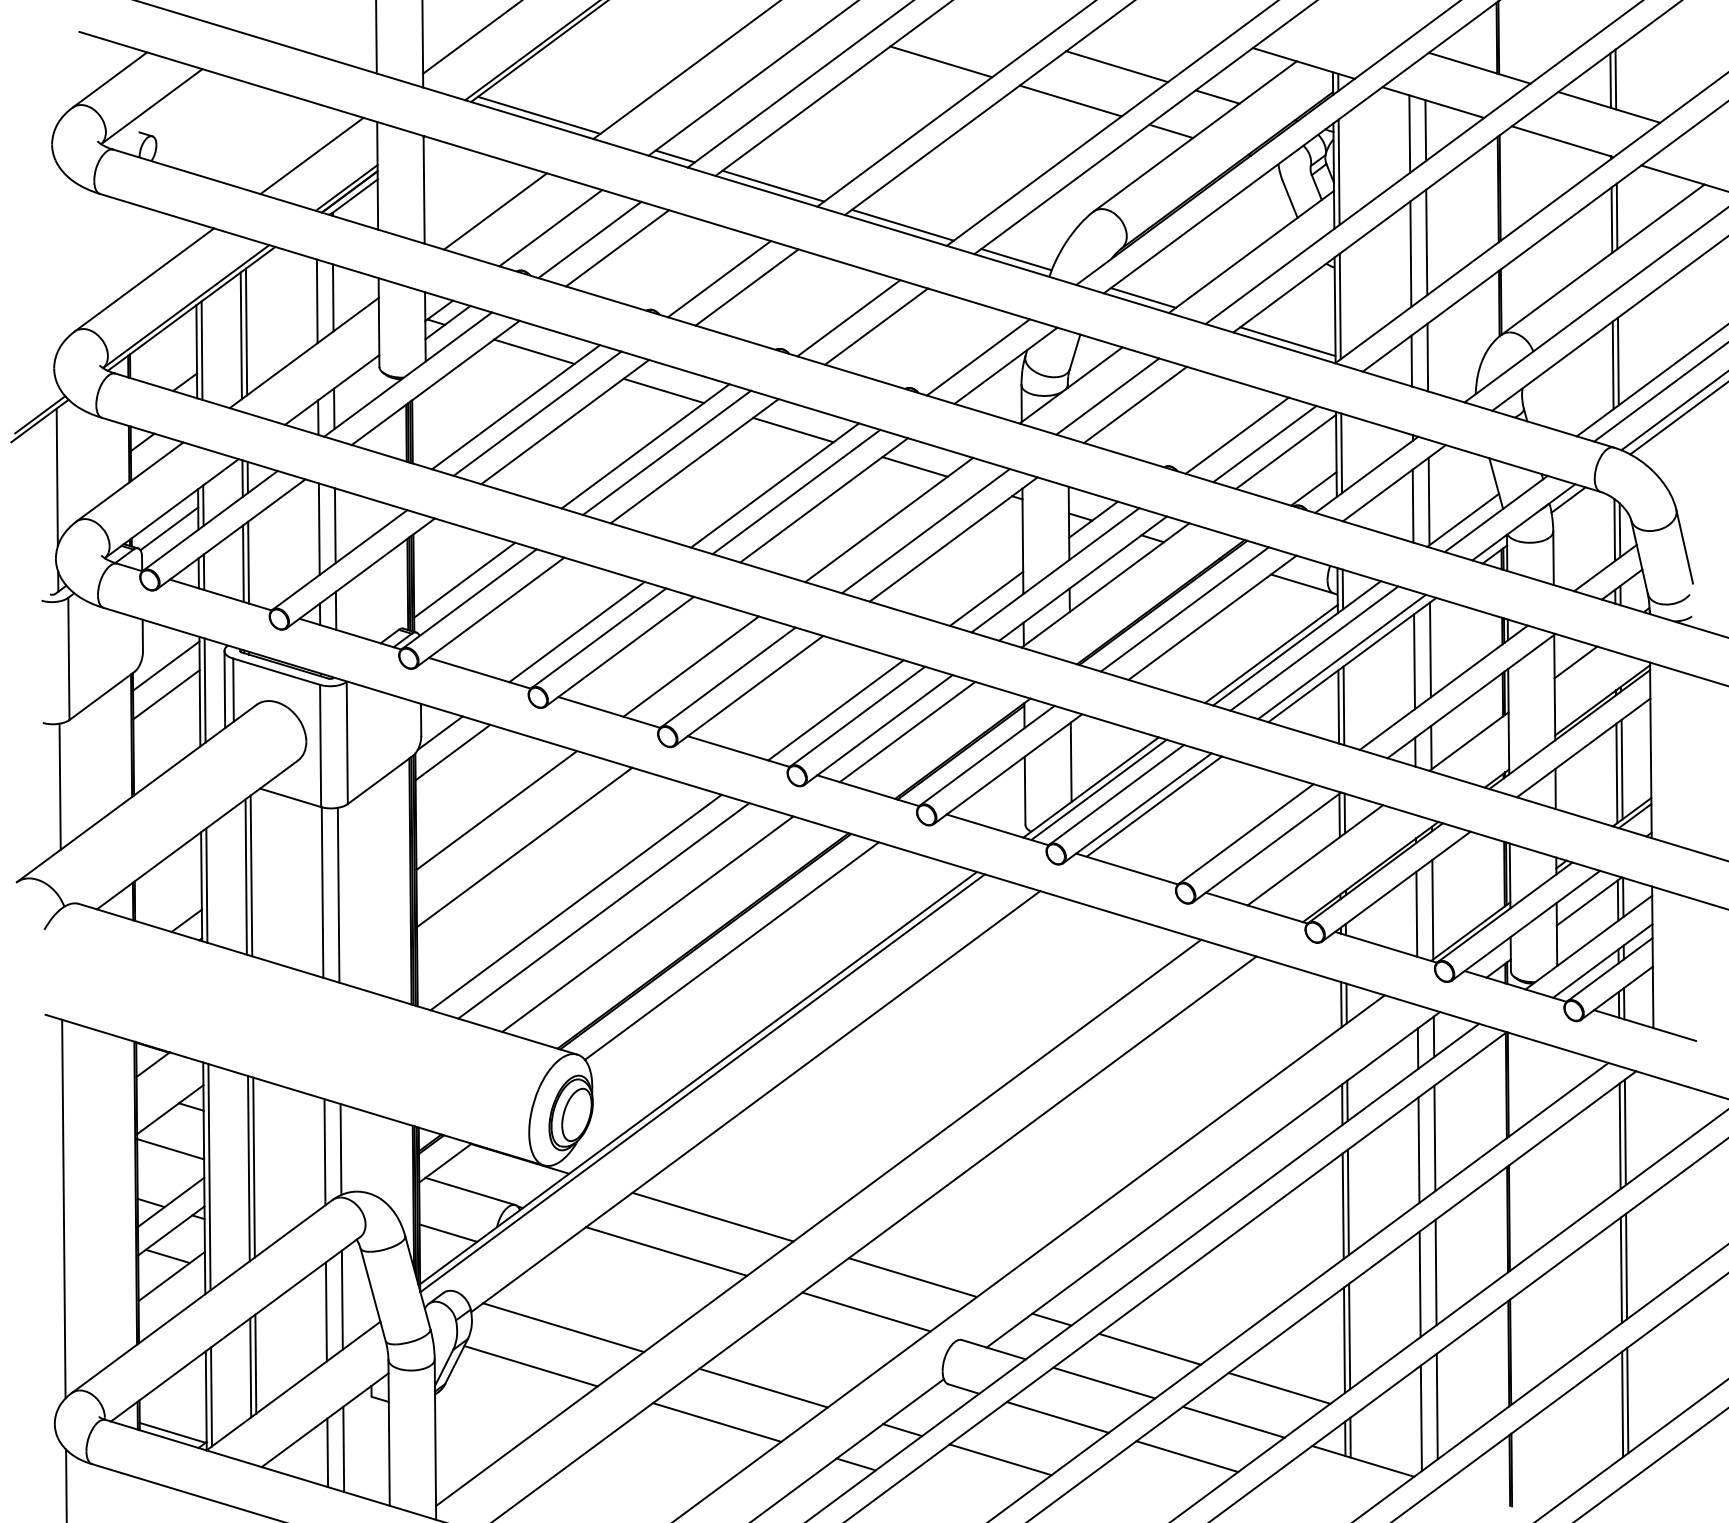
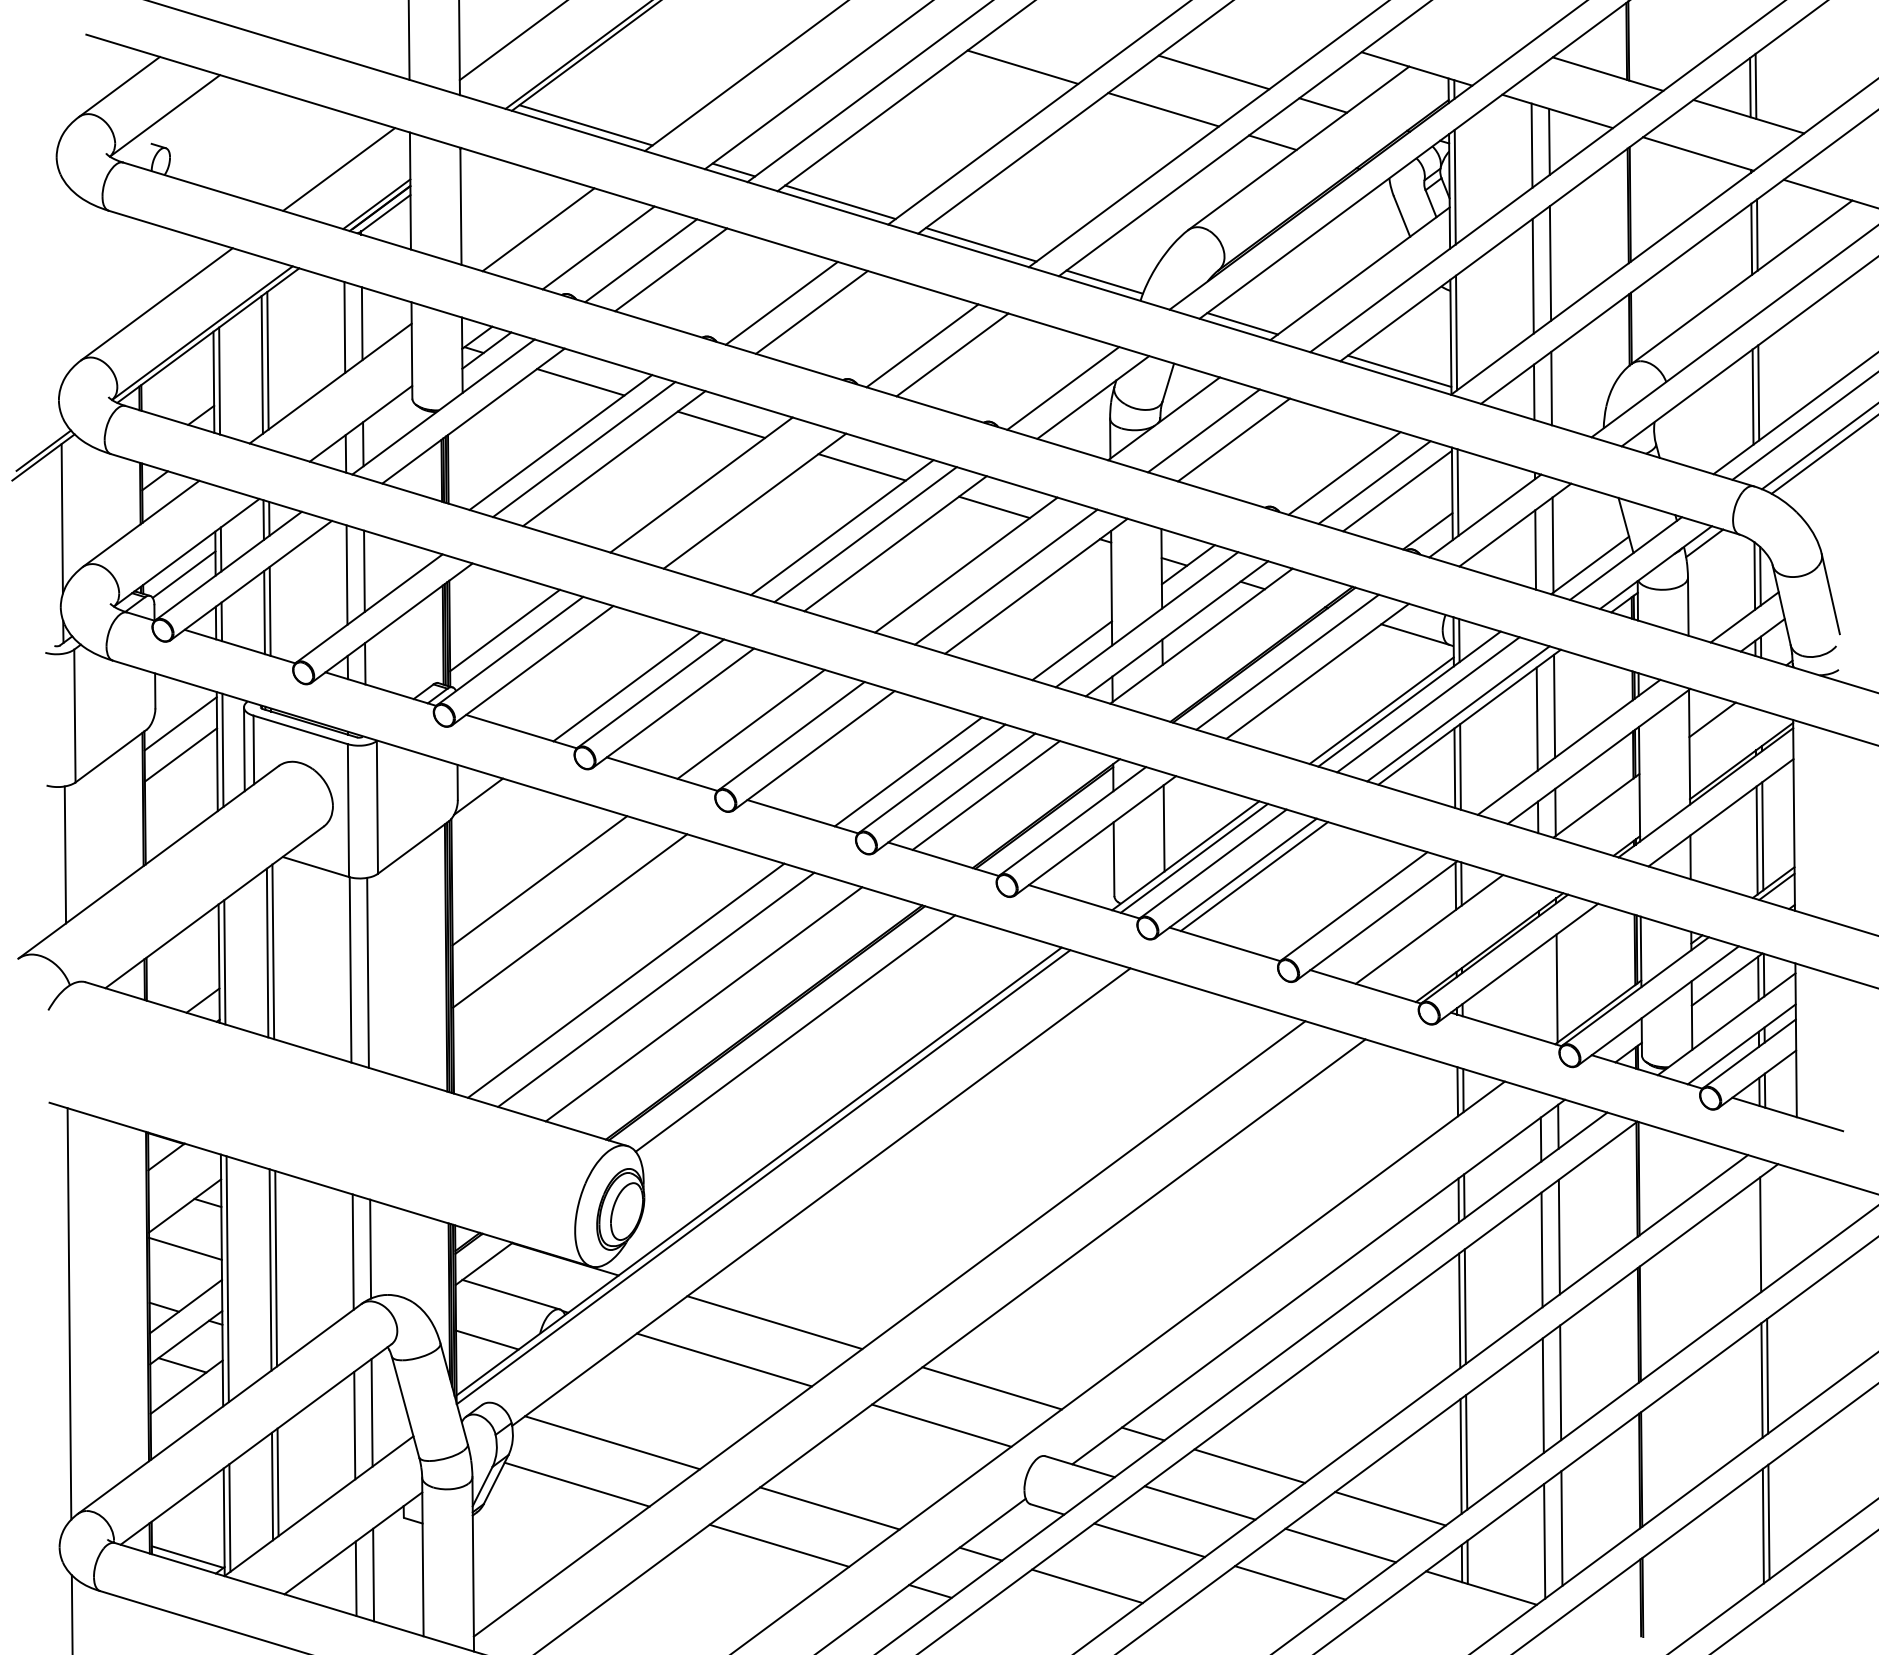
line: (667, 452) -> (725, 491), removed
line: (452, 752) -> (491, 817), removed
line: (1416, 913) -> (1539, 992), removed
line: (1624, 1132) -> (1765, 1230), removed

